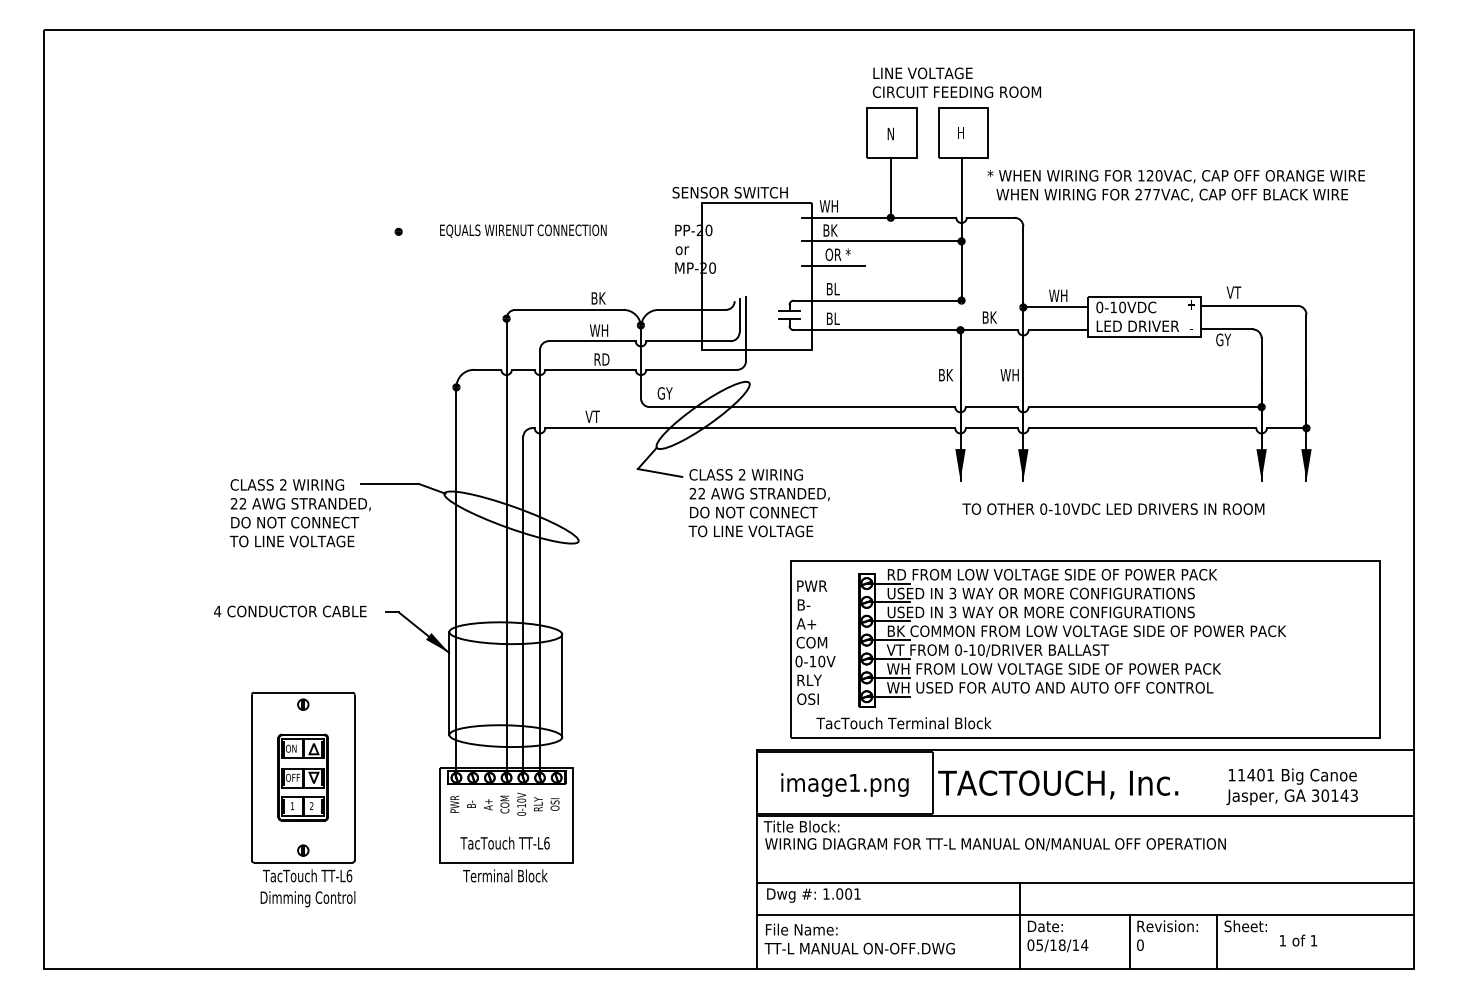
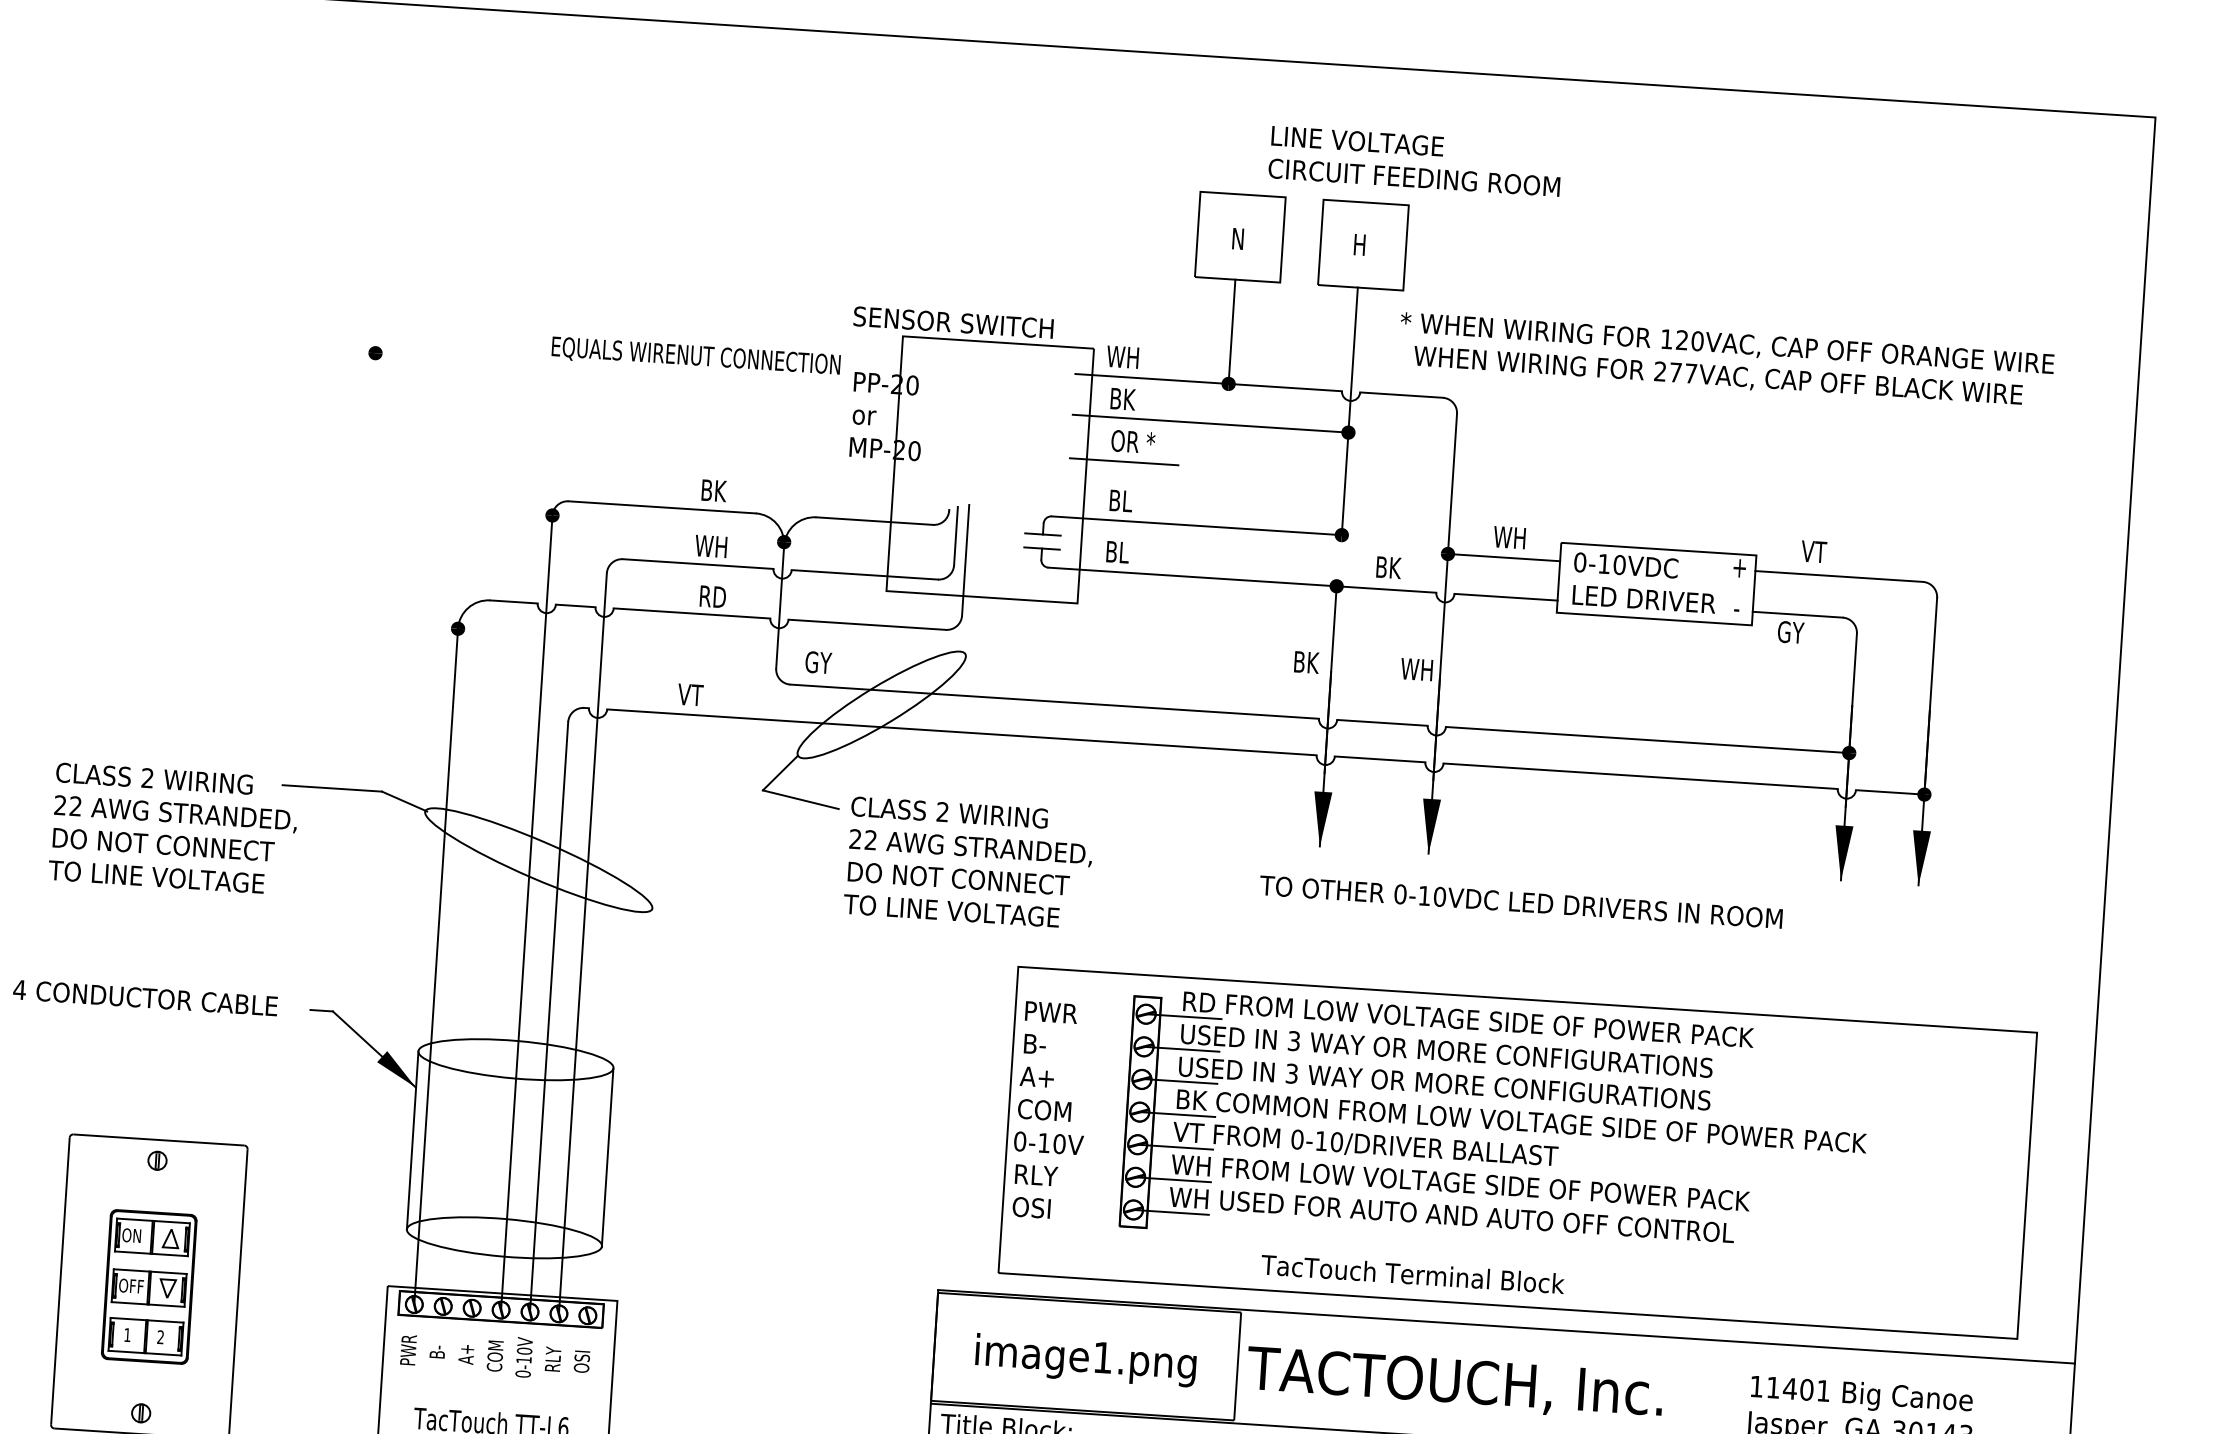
text: (956, 82) -> (1414, 160), moved
text: (523, 230) -> (696, 355), moved
text: (1113, 508) -> (1521, 901), moved
text: (903, 723) -> (1412, 1274), moved

